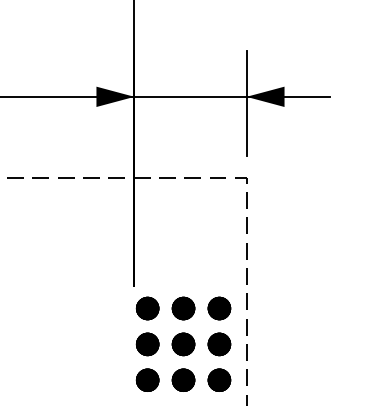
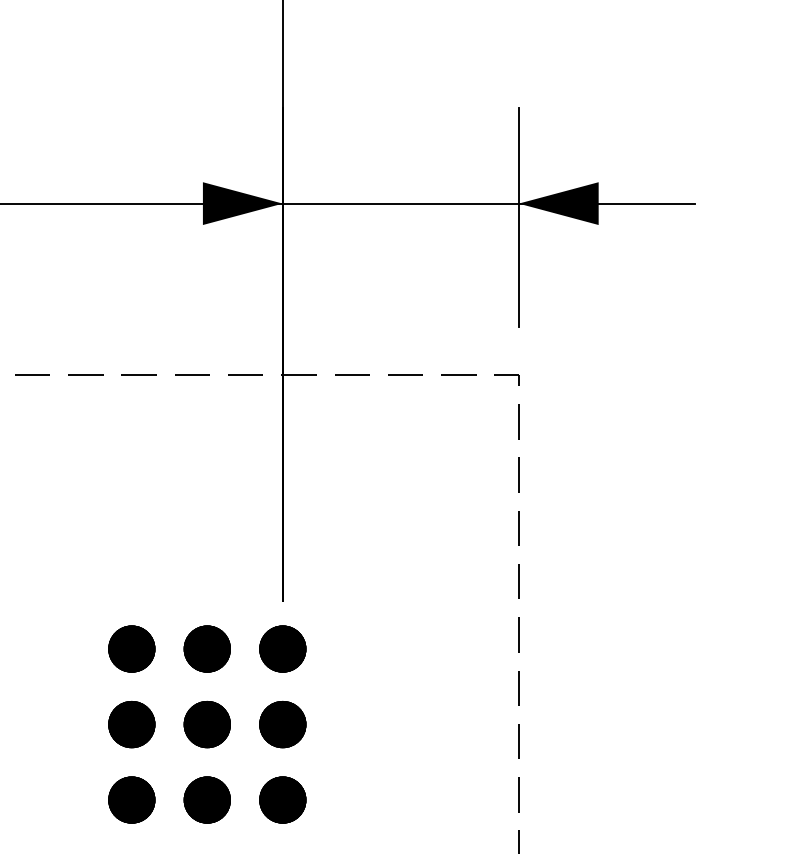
part: (183, 343) -> (207, 722), moved

